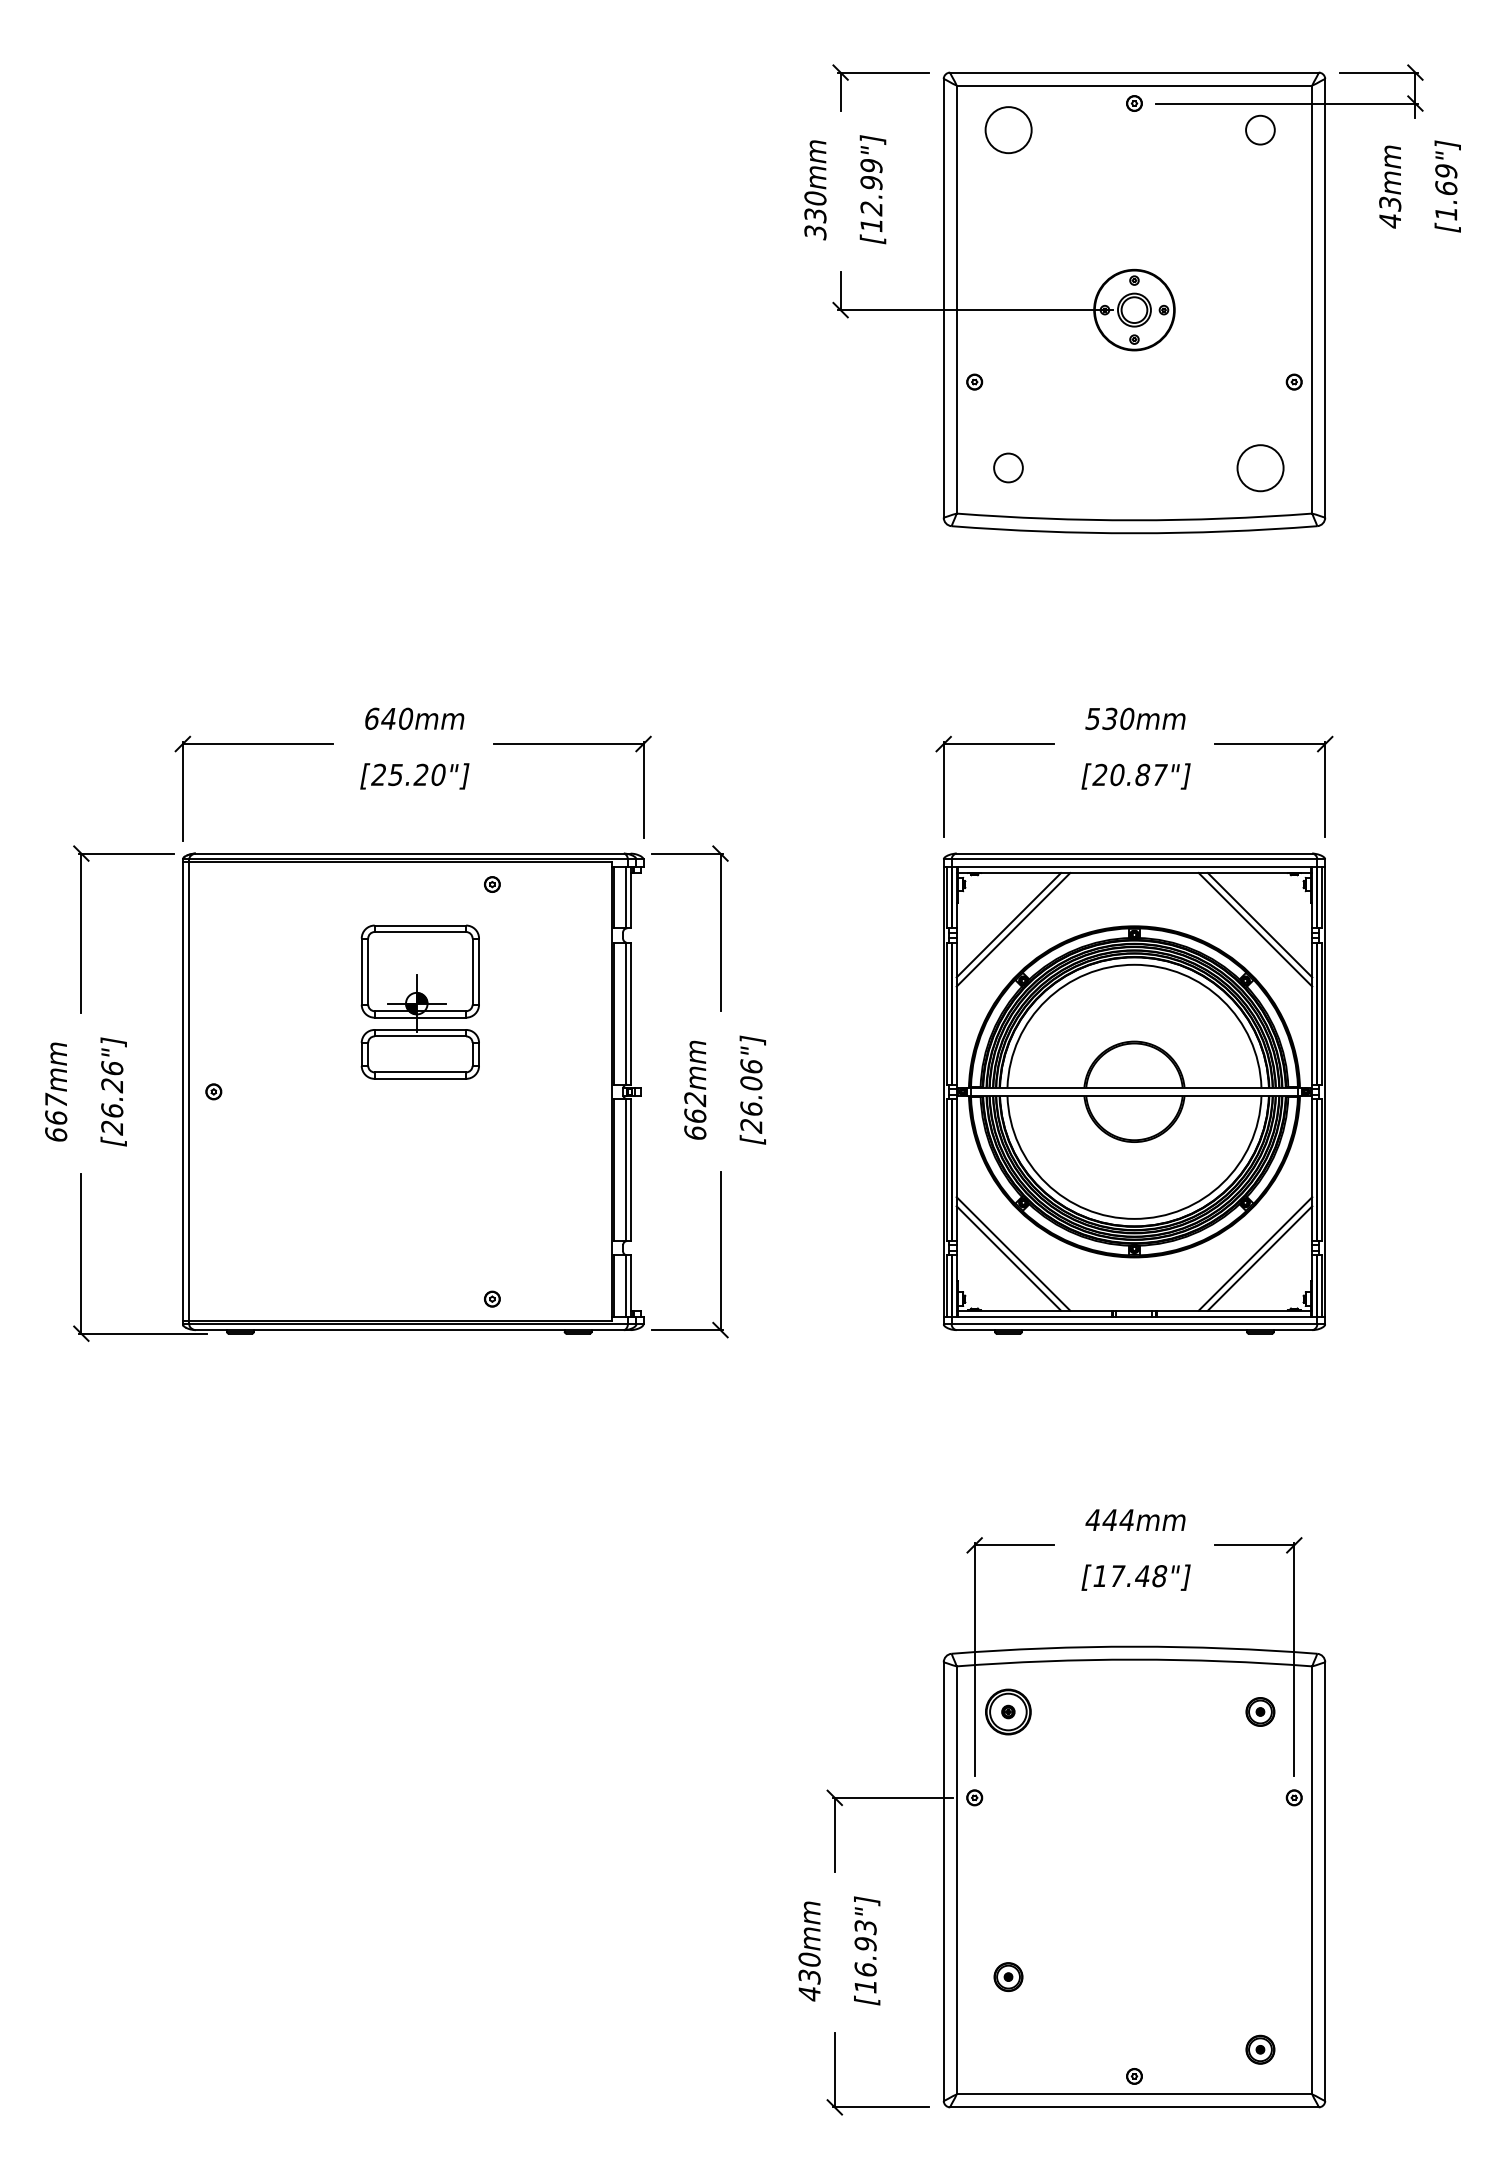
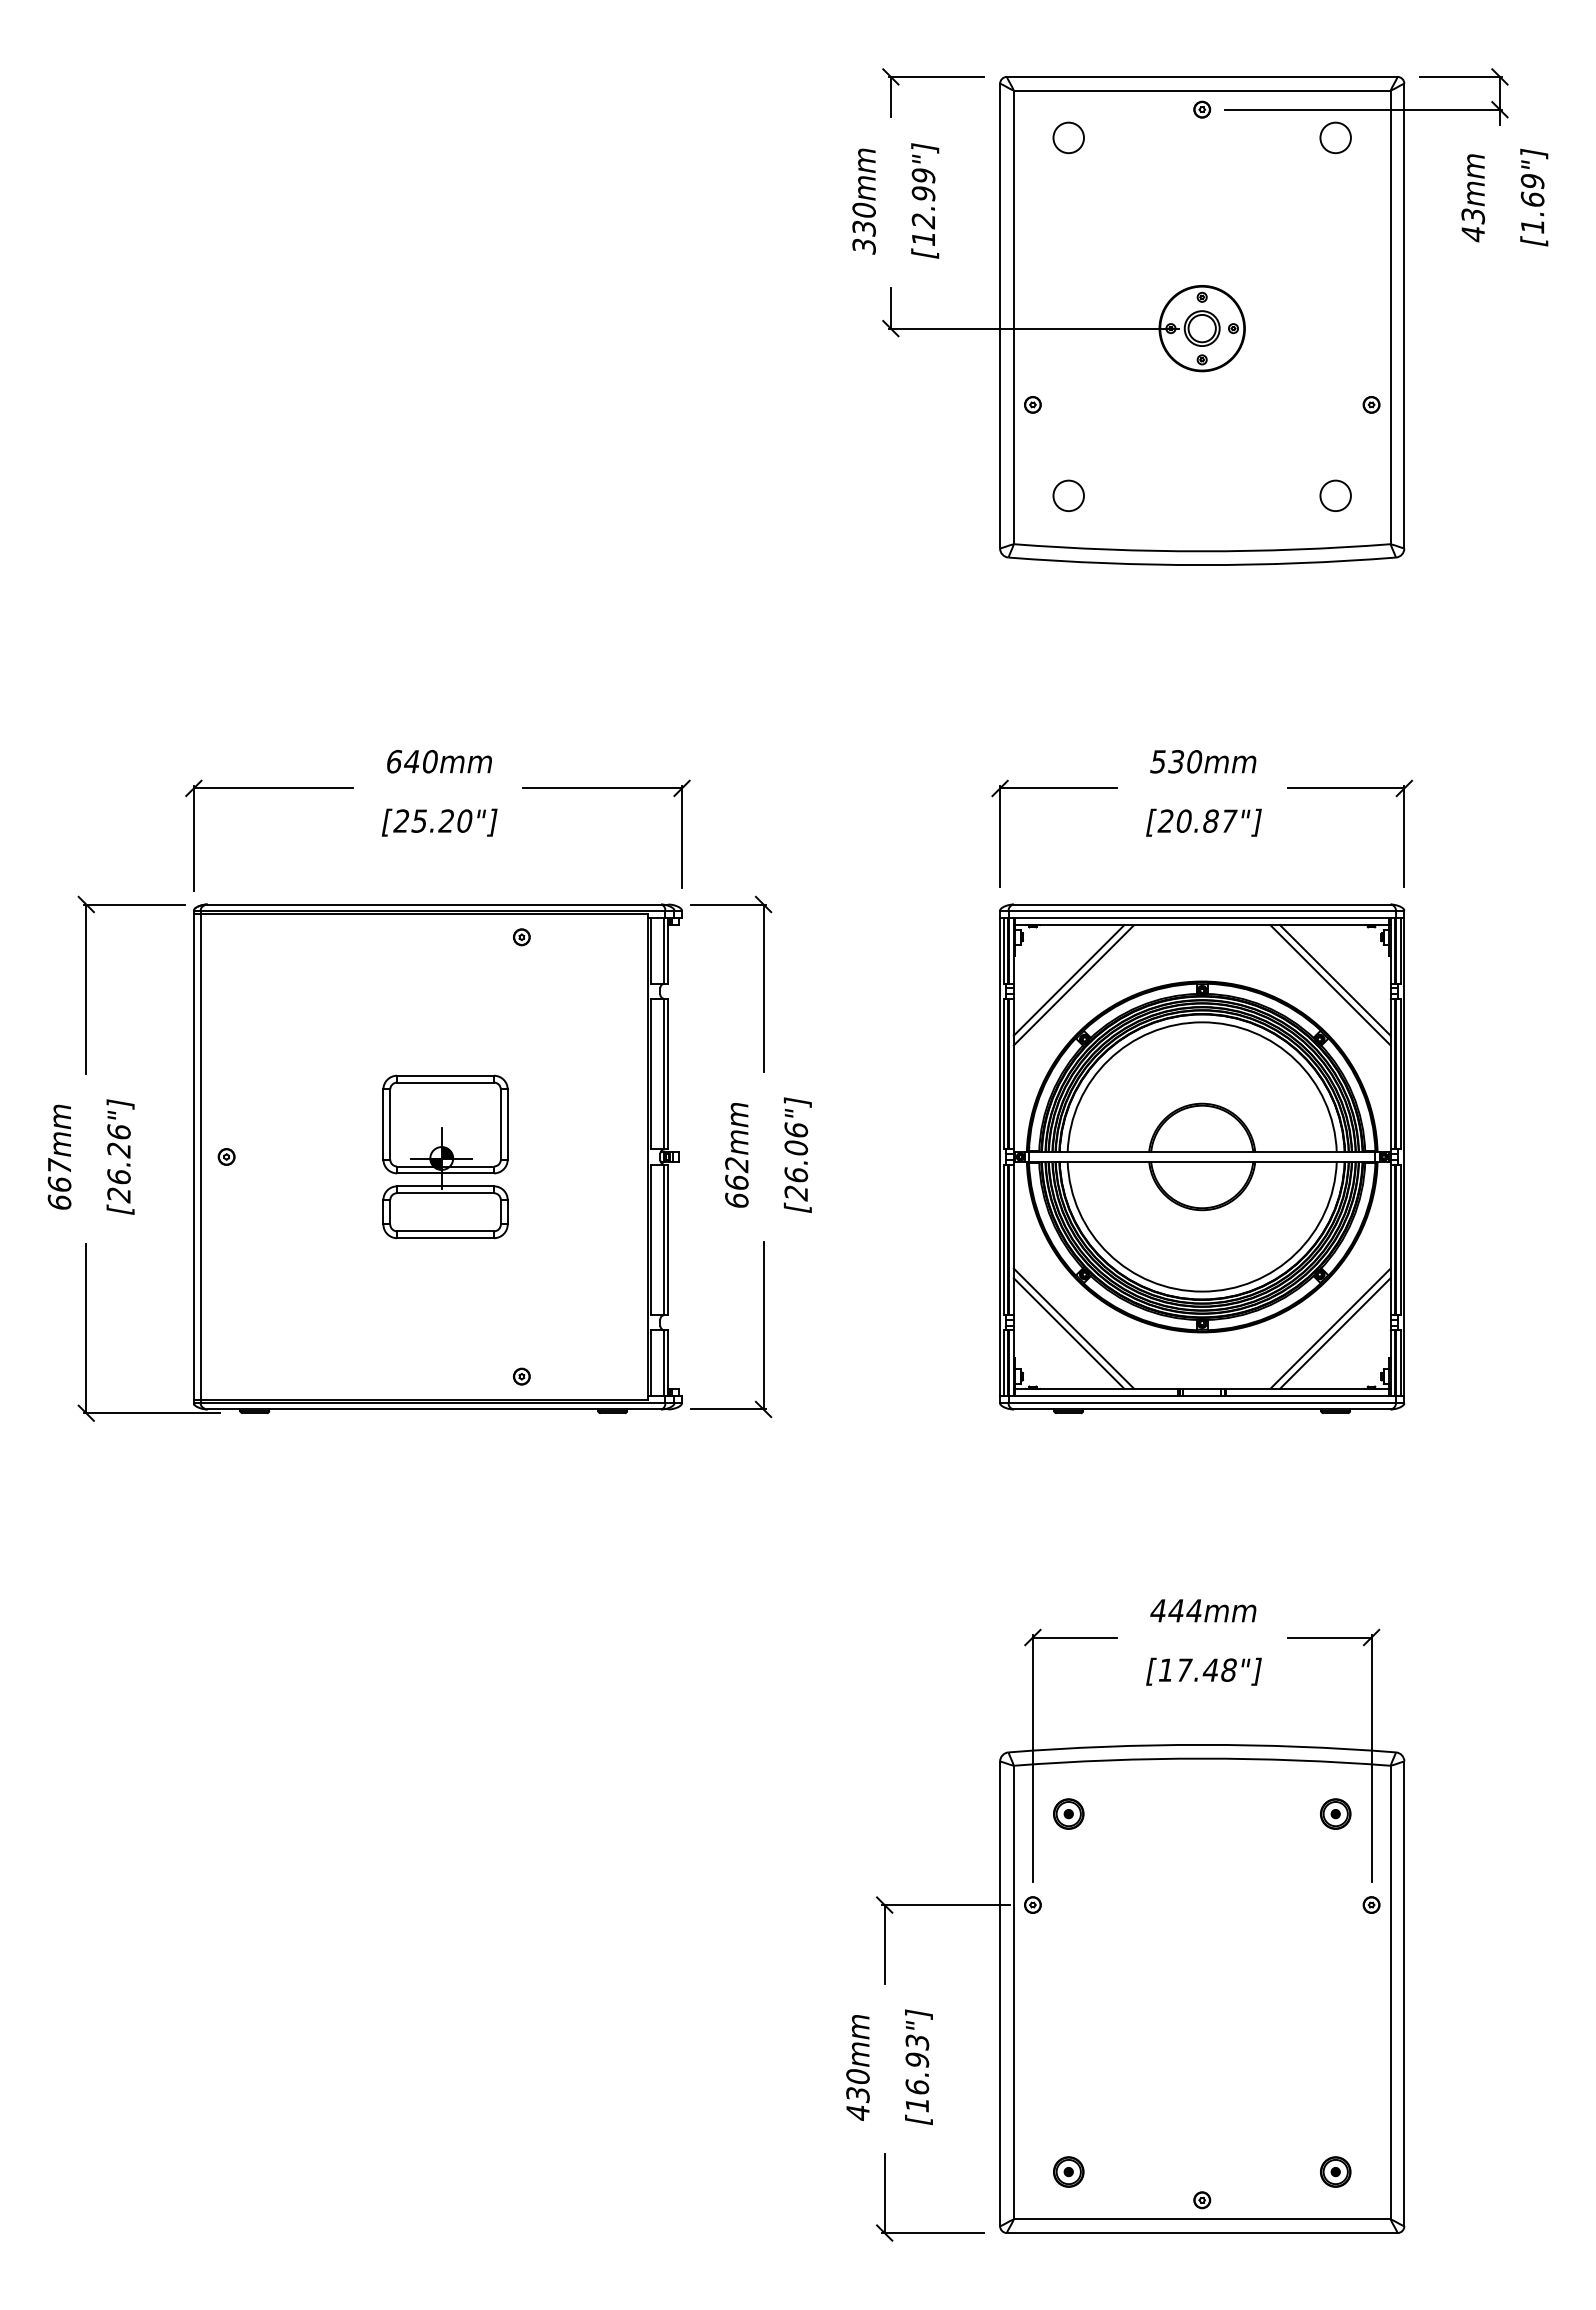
circle: (1008, 129) -> (1068, 137), size x0.62
circle: (1260, 467) -> (1335, 495), size x0.62
part: (420, 1001) -> (445, 1156), moved
part: (1008, 1711) -> (1068, 1813), size x0.62
part: (1008, 1976) -> (1068, 2171), moved

